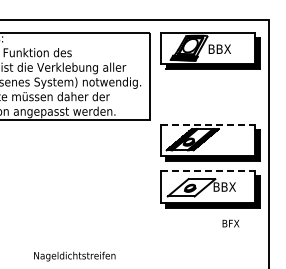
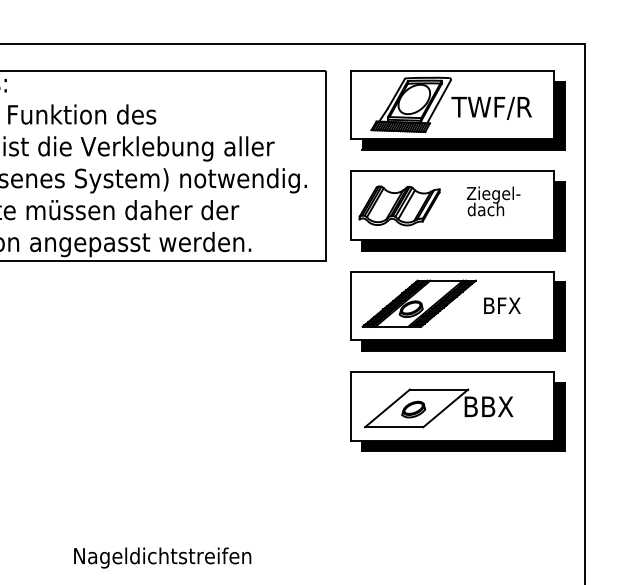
text: (225, 49) -> (490, 107), BBX -> TWF/R
part: (210, 96) -> (457, 209), added
line: (208, 124) -> (453, 270), dashed -> solid
line: (208, 171) -> (453, 372), dashed -> solid
text: (230, 223) -> (501, 305), moved

